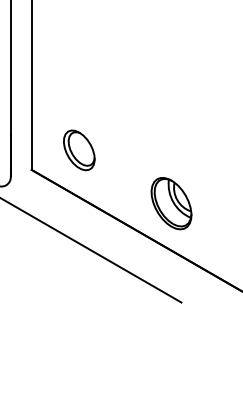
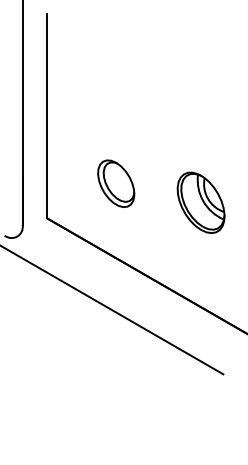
part: (79, 150) -> (116, 183), moved
part: (171, 203) -> (201, 202), moved

